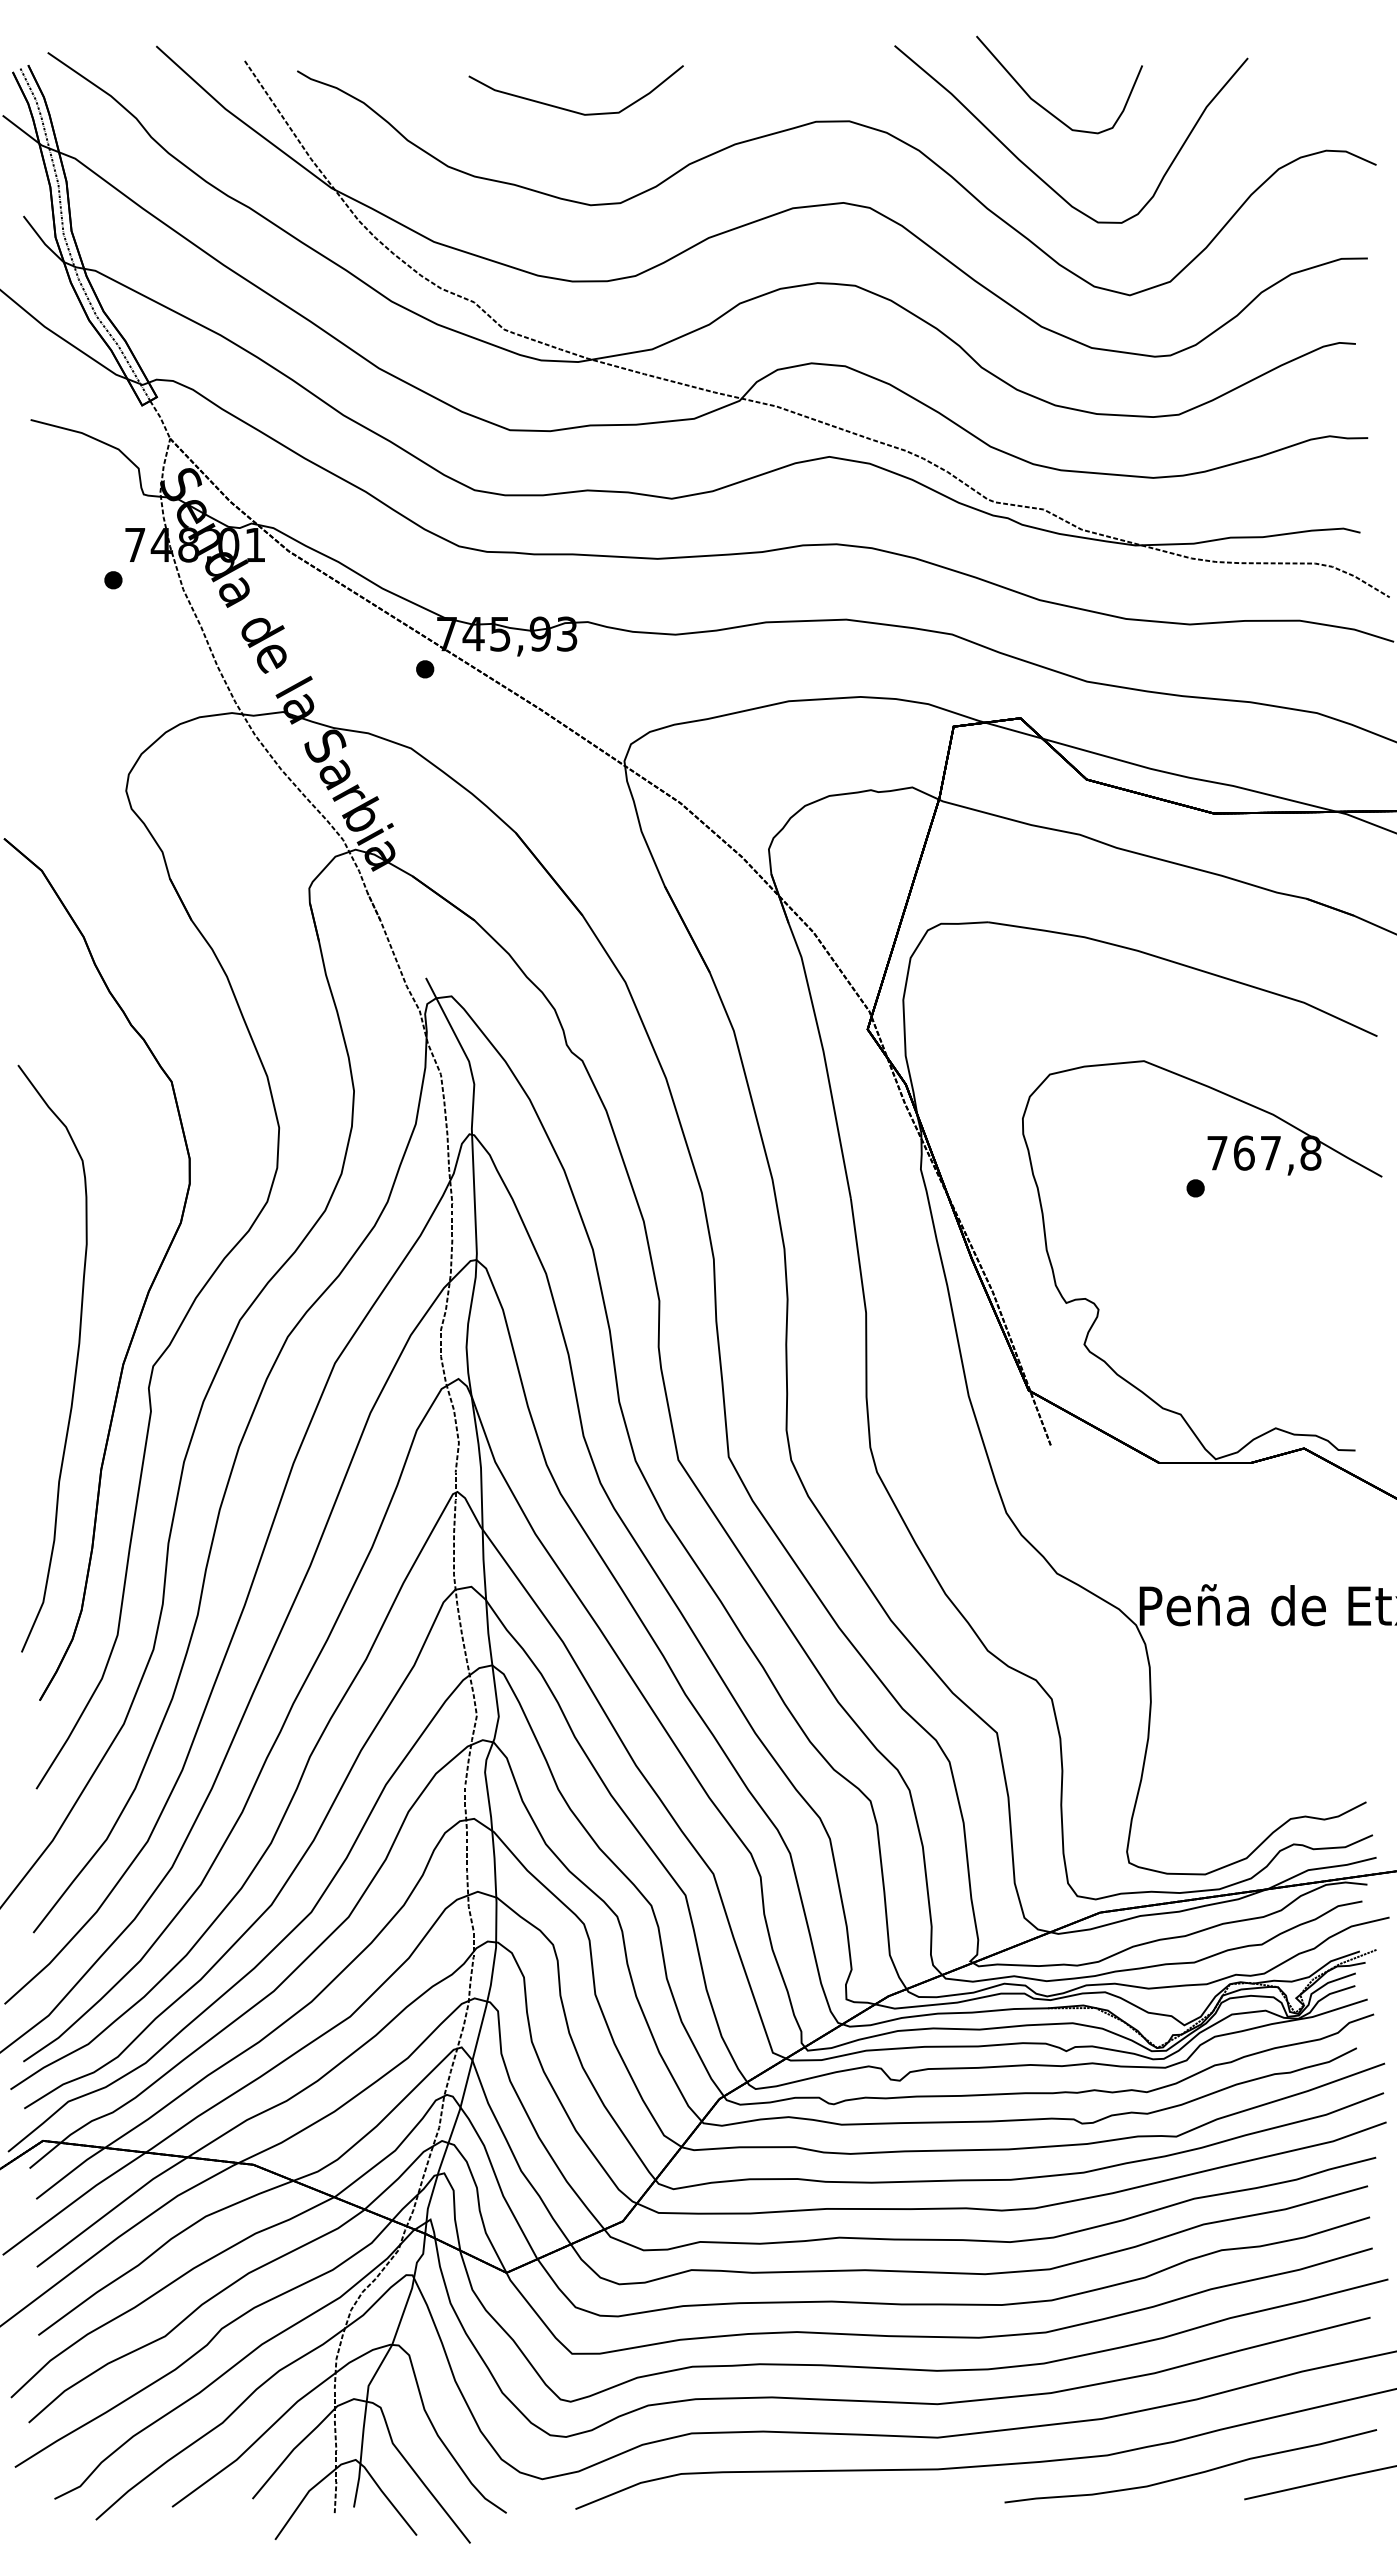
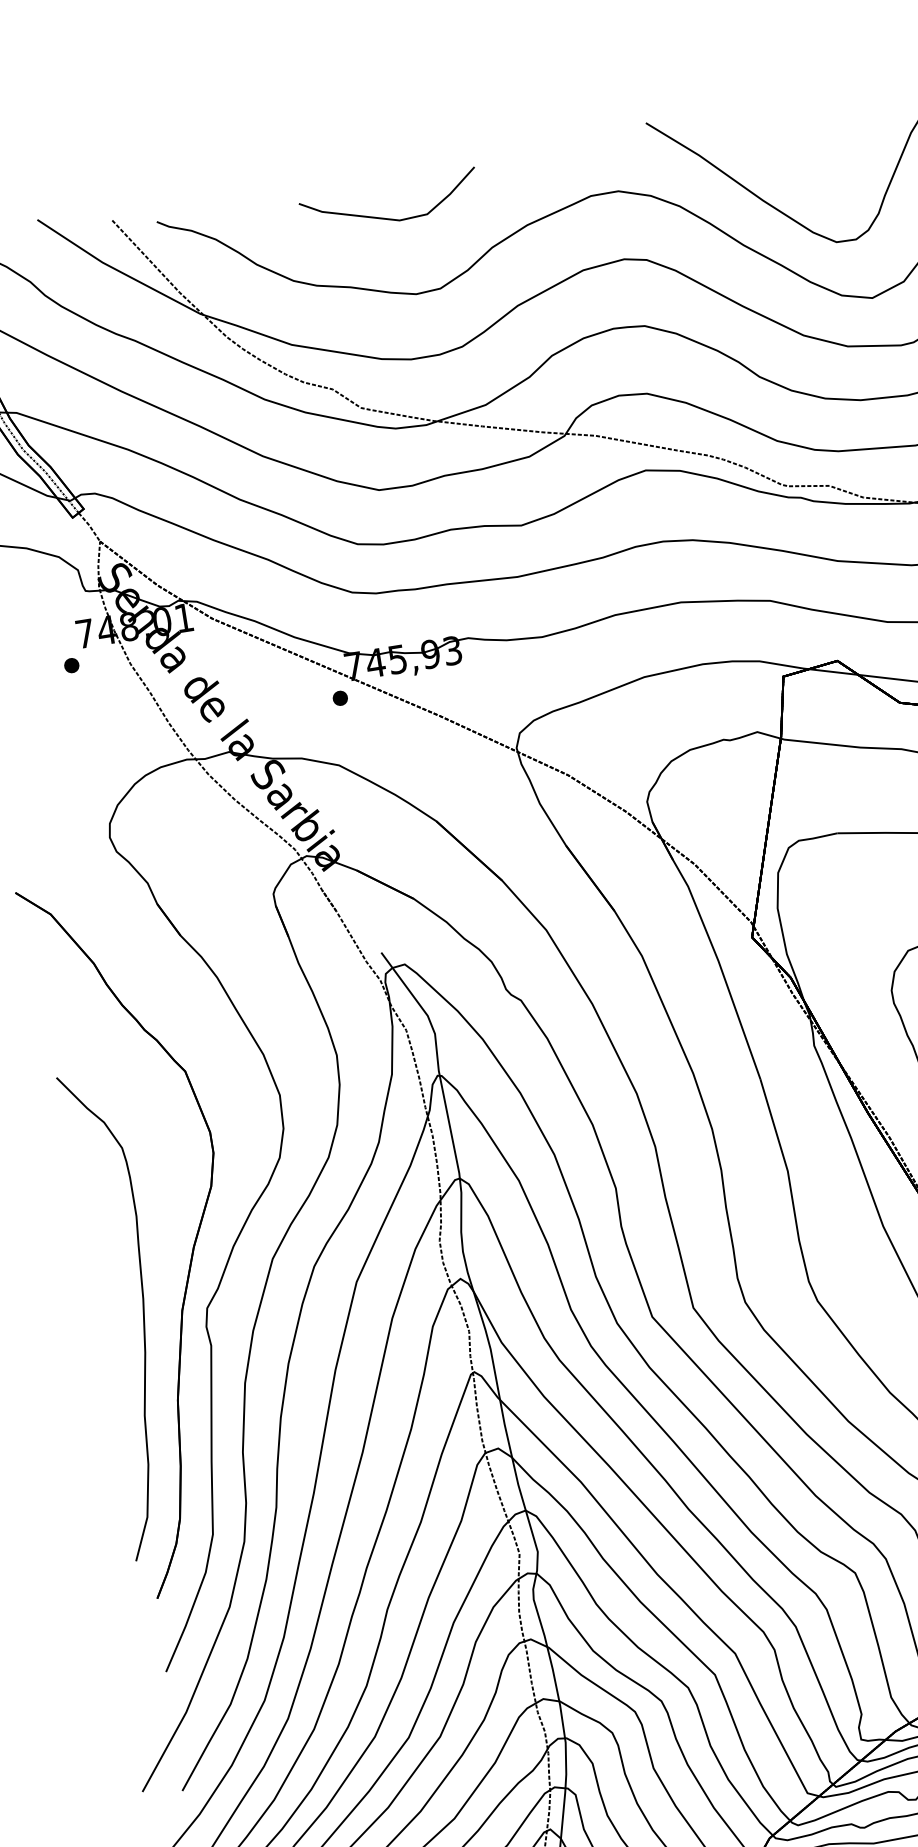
part: (1043, 106) -> (776, 153), removed

